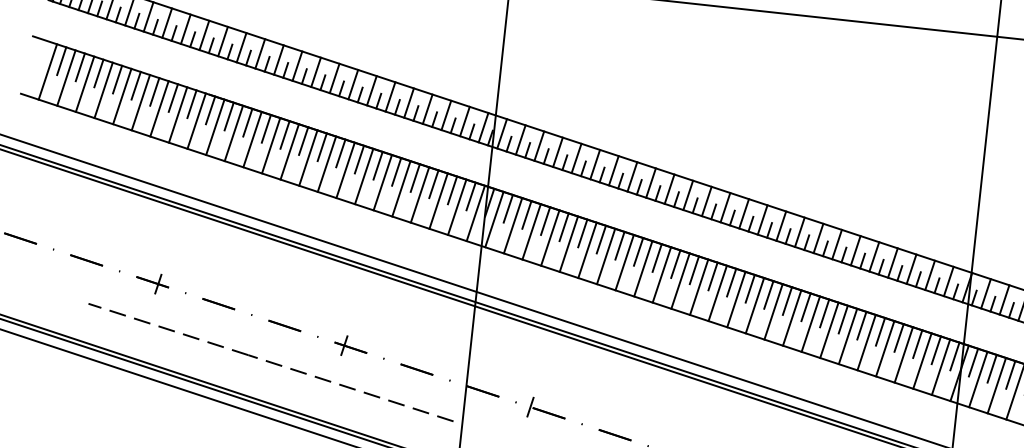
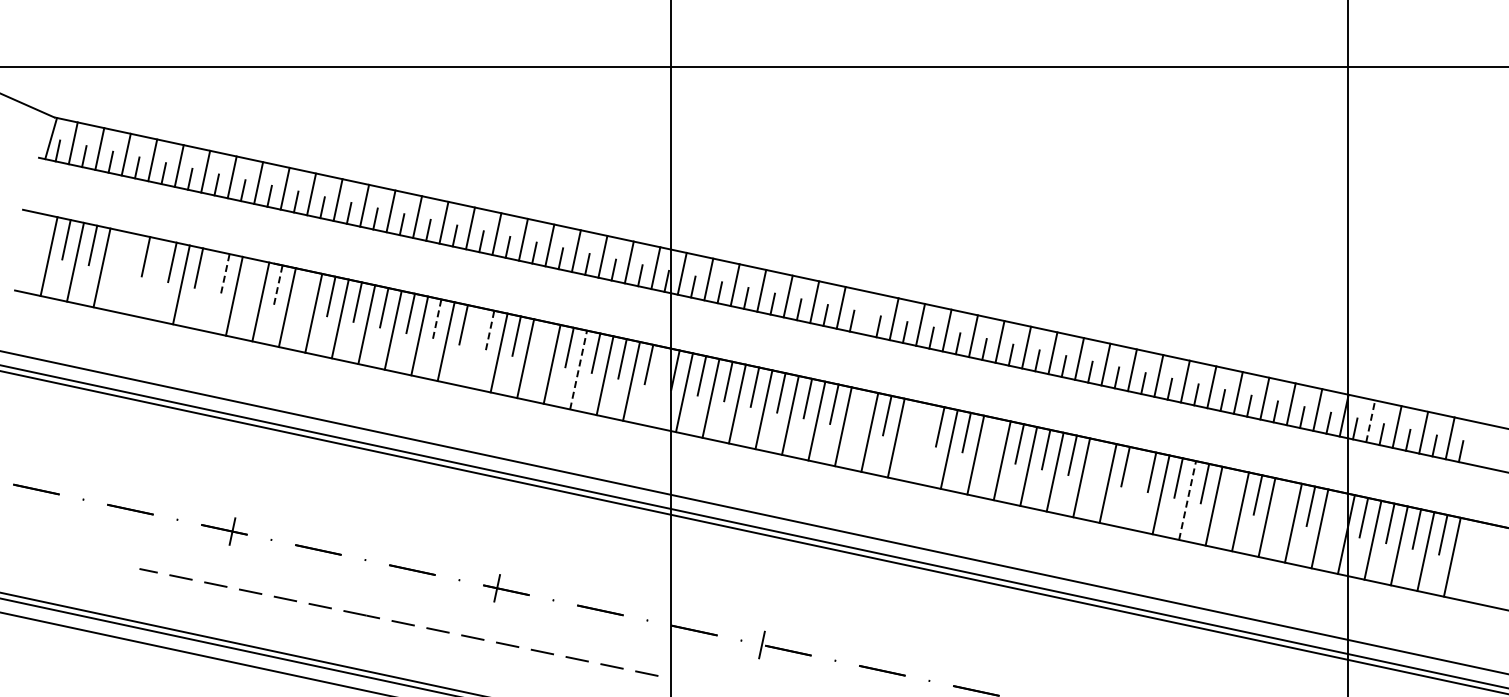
line: (99, 73) -> (119, 250), removed
line: (103, 90) -> (128, 273), removed
line: (122, 95) -> (154, 278), removed
line: (173, 97) -> (225, 273), solid -> dashed
line: (191, 104) -> (251, 279), removed
line: (159, 108) -> (207, 290), removed
line: (210, 109) -> (278, 284), solid -> dashed
line: (229, 116) -> (304, 290), removed
line: (322, 146) -> (437, 318), solid -> dashed
line: (359, 158) -> (490, 329), solid -> dashed
line: (345, 169) -> (472, 346), removed
line: (396, 171) -> (542, 341), removed
line: (632, 176) -> (867, 313), removed
line: (419, 194) -> (578, 369), solid -> dashed
line: (475, 212) -> (657, 386), removed
line: (619, 245) -> (860, 409), removed
line: (656, 258) -> (913, 421), removed
line: (661, 274) -> (922, 443), removed
line: (713, 275) -> (993, 437), removed
line: (985, 293) -> (1370, 420), solid -> dashed
line: (787, 300) -> (1098, 460), removed
line: (810, 323) -> (1134, 488), removed
line: (880, 331) -> (1231, 488), removed
line: (847, 336) -> (1187, 500), solid -> dashed
line: (917, 344) -> (1284, 500), removed
line: (955, 356) -> (1337, 511), removed

